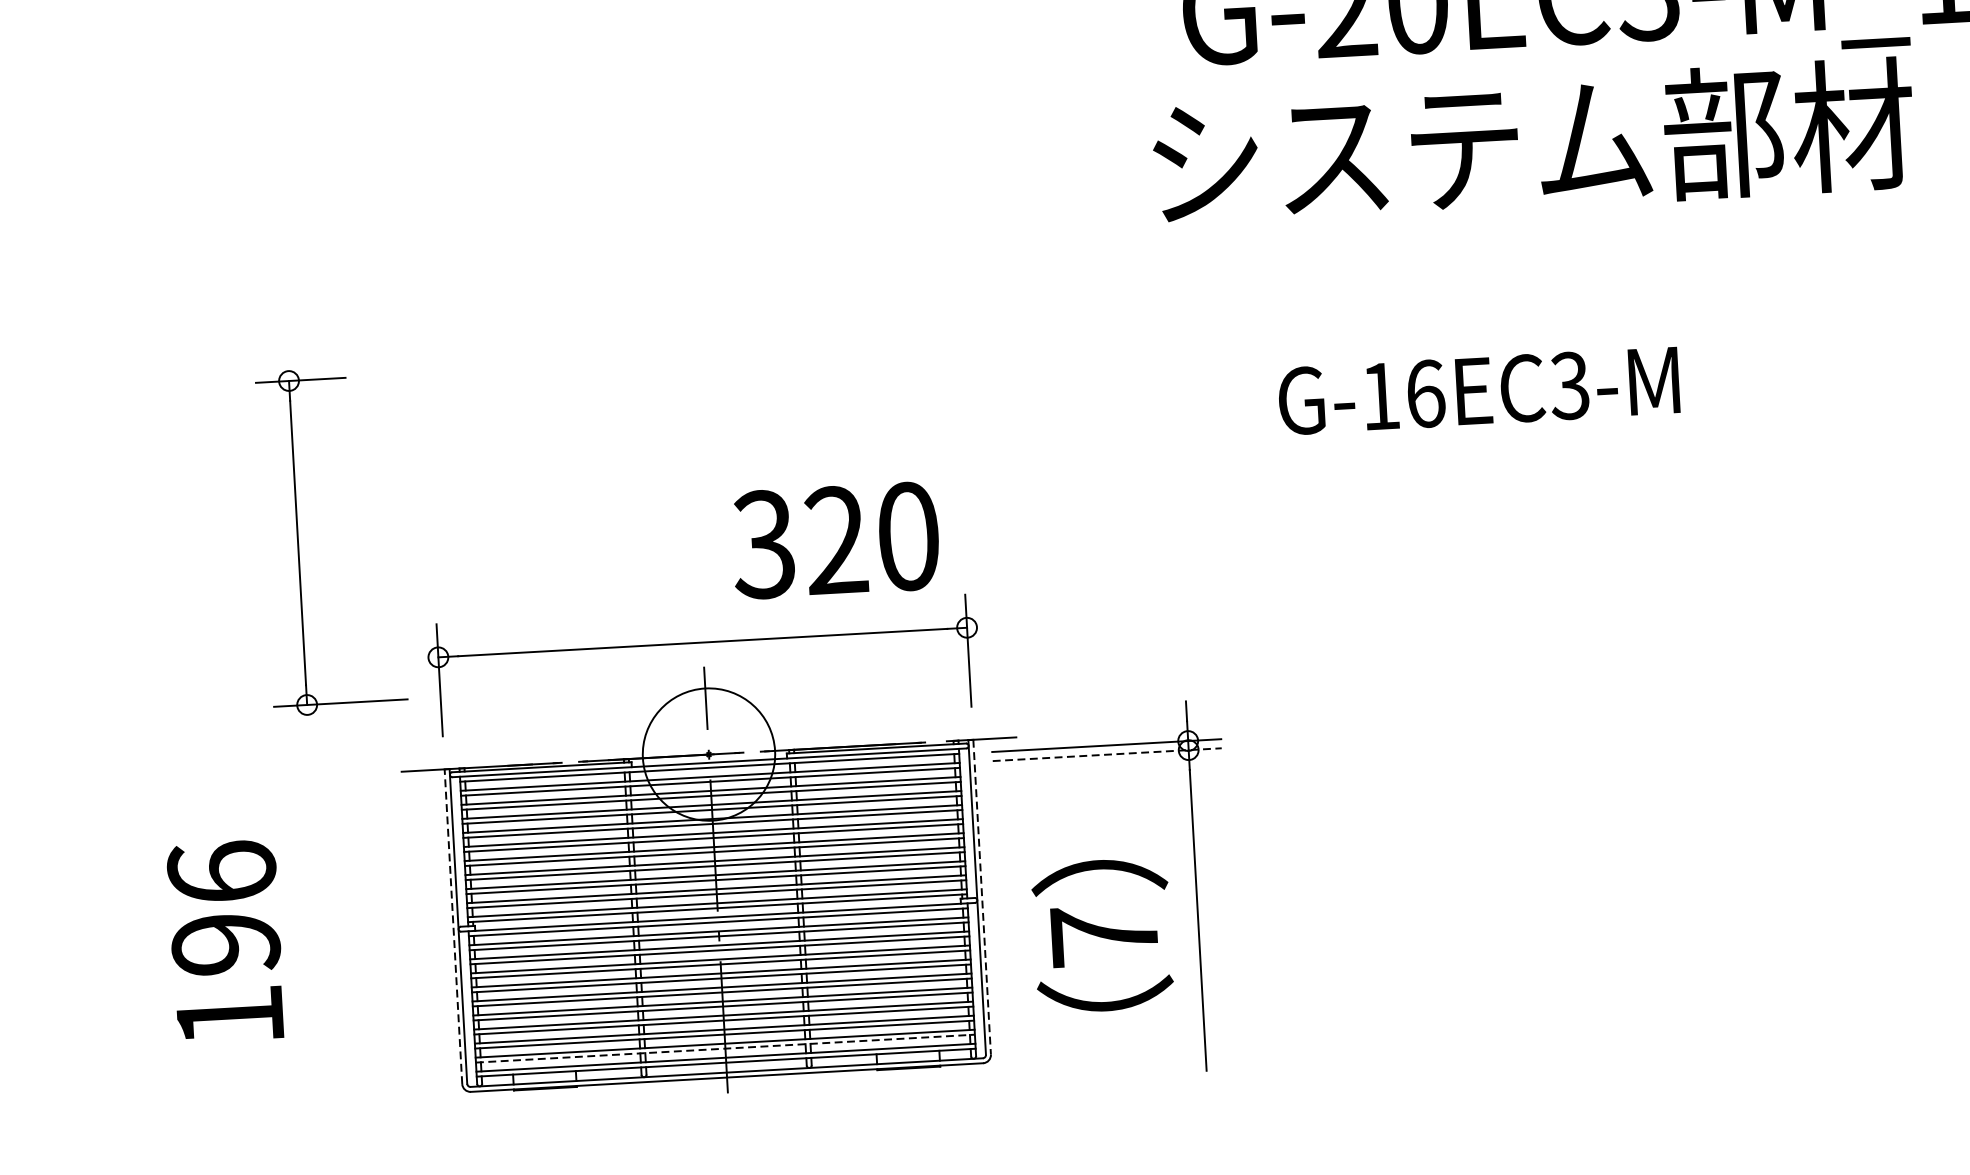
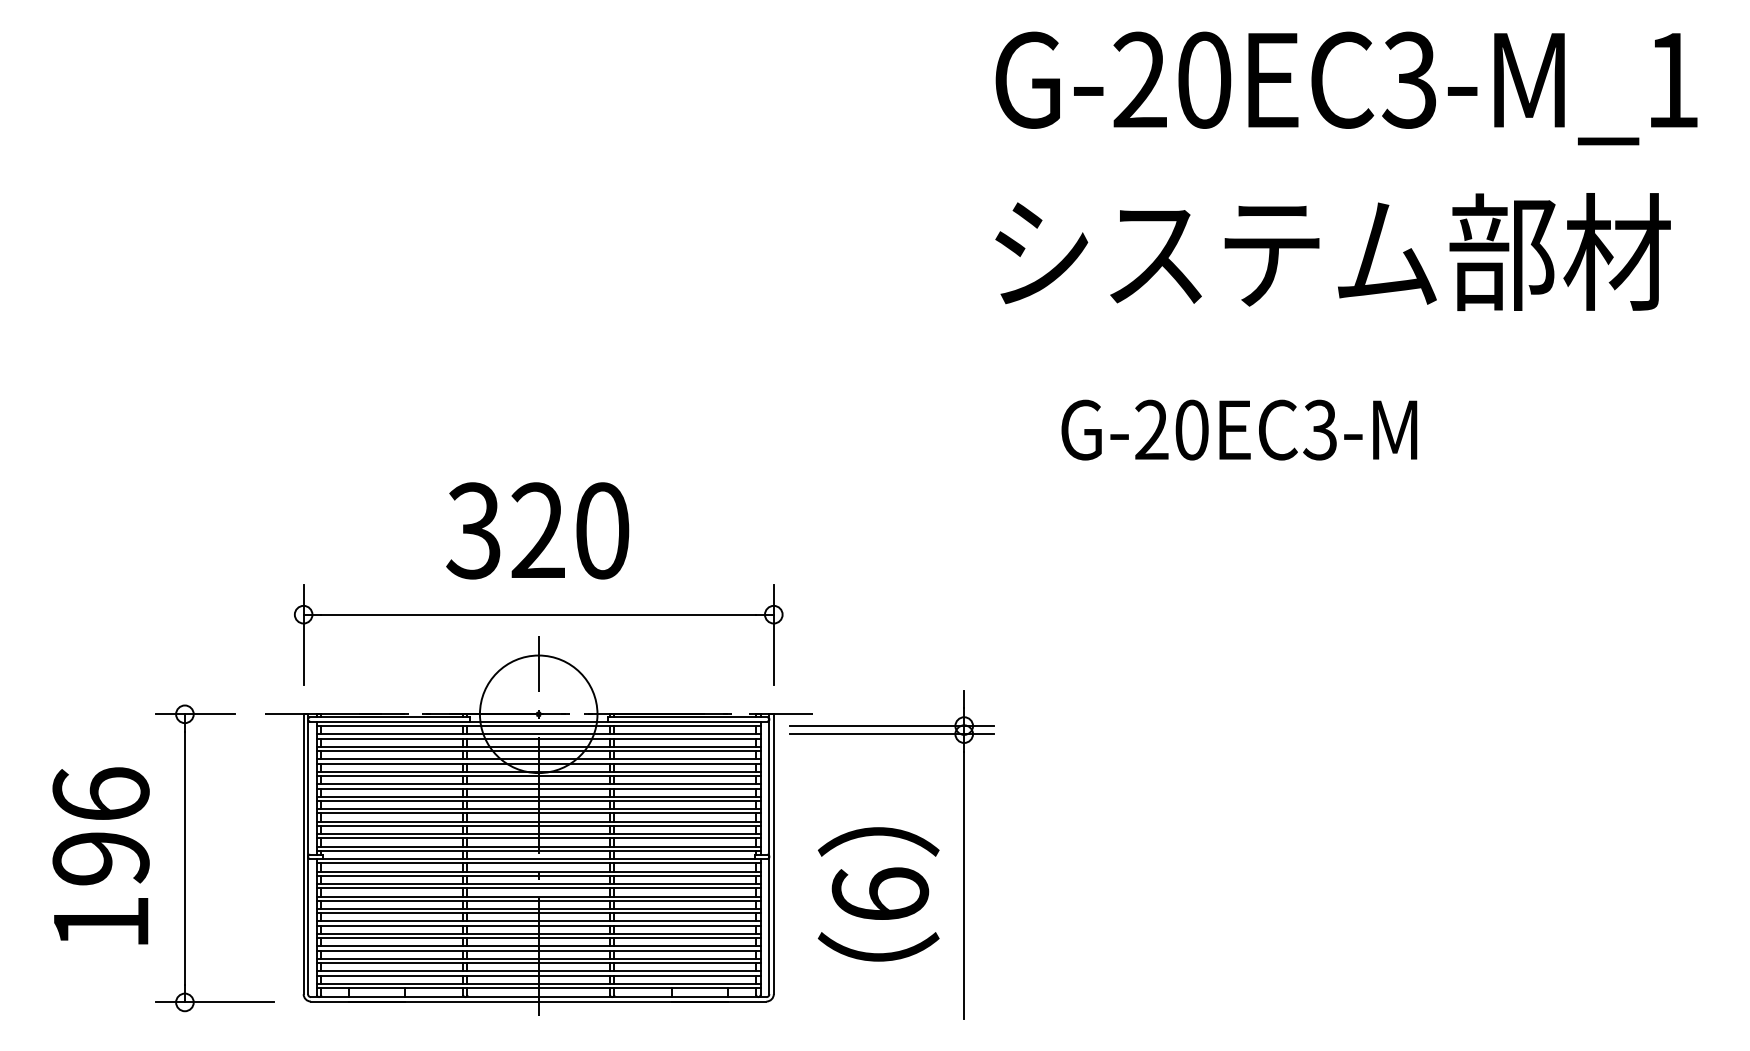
text: (1532, 142) -> (1332, 251), moved
text: (1403, 394) -> (1172, 429), G-16EC3-M -> G-20EC3-M
text: (835, 540) -> (537, 530), moved
part: (298, 543) -> (185, 858), moved
line: (1106, 755) -> (891, 734), dashed -> solid
line: (981, 897) -> (773, 854), dashed -> solid
line: (453, 926) -> (303, 854), dashed -> solid
text: (1104, 934) -> (880, 893), 7 -> 6
line: (725, 1048) -> (538, 975), dashed -> solid

